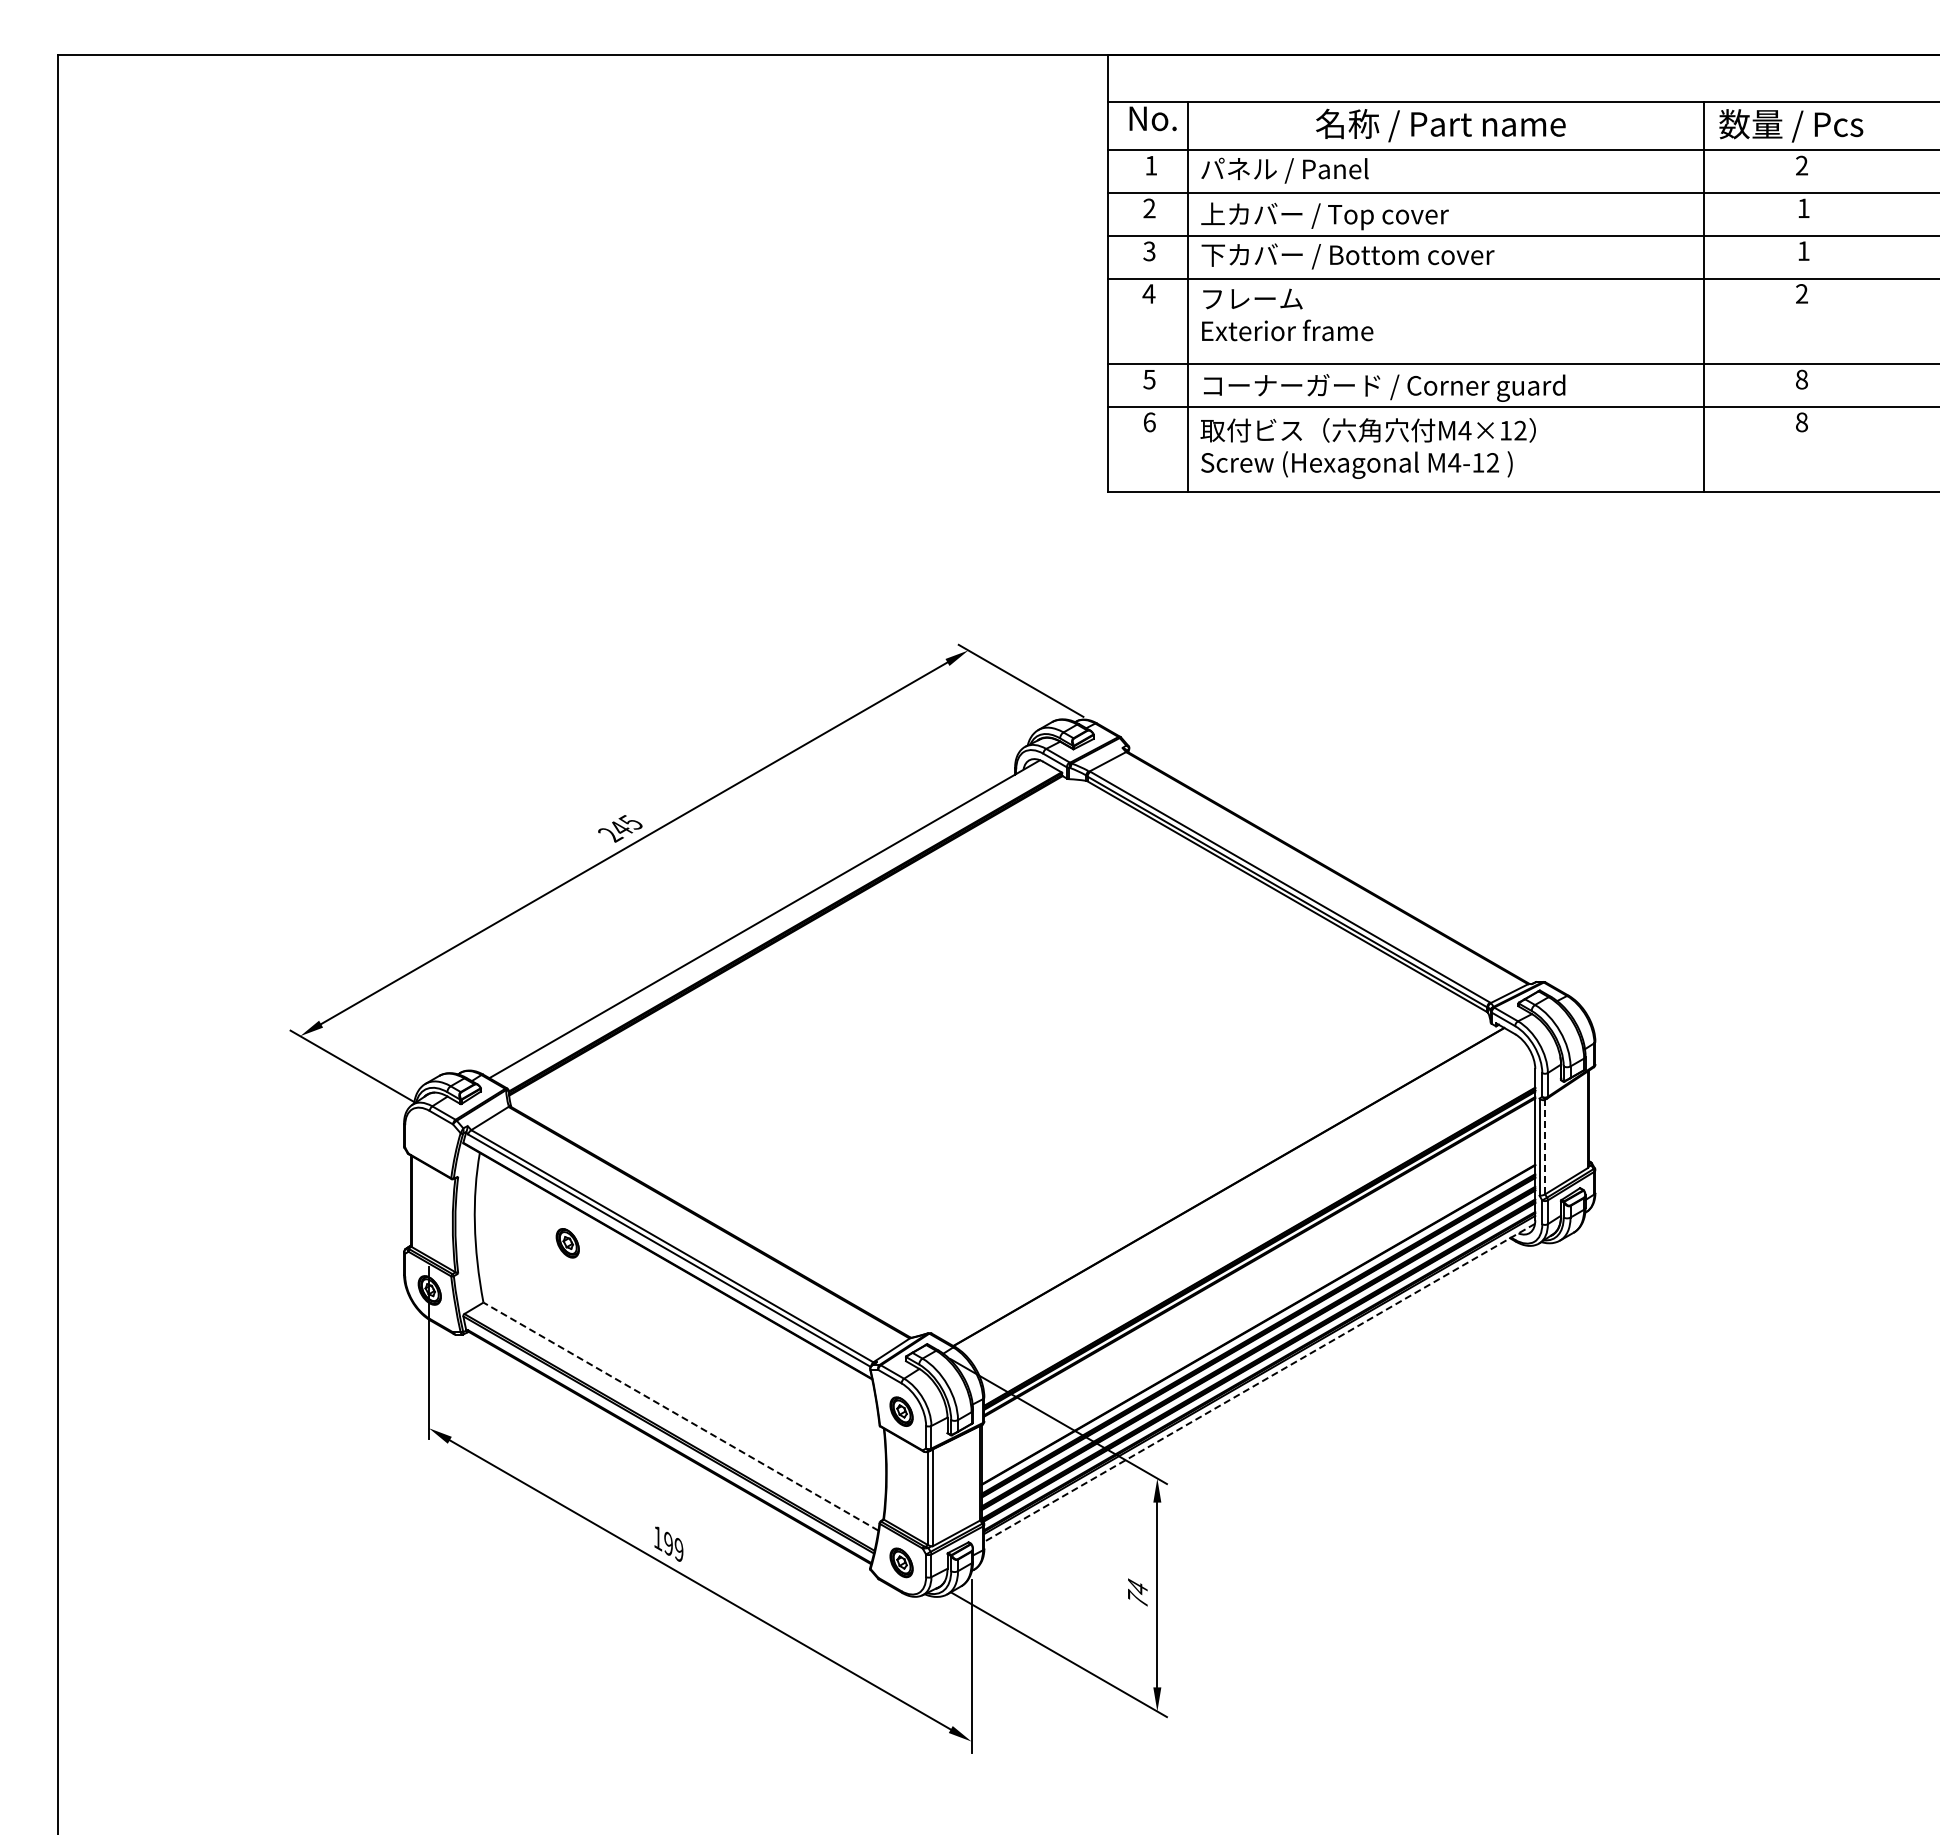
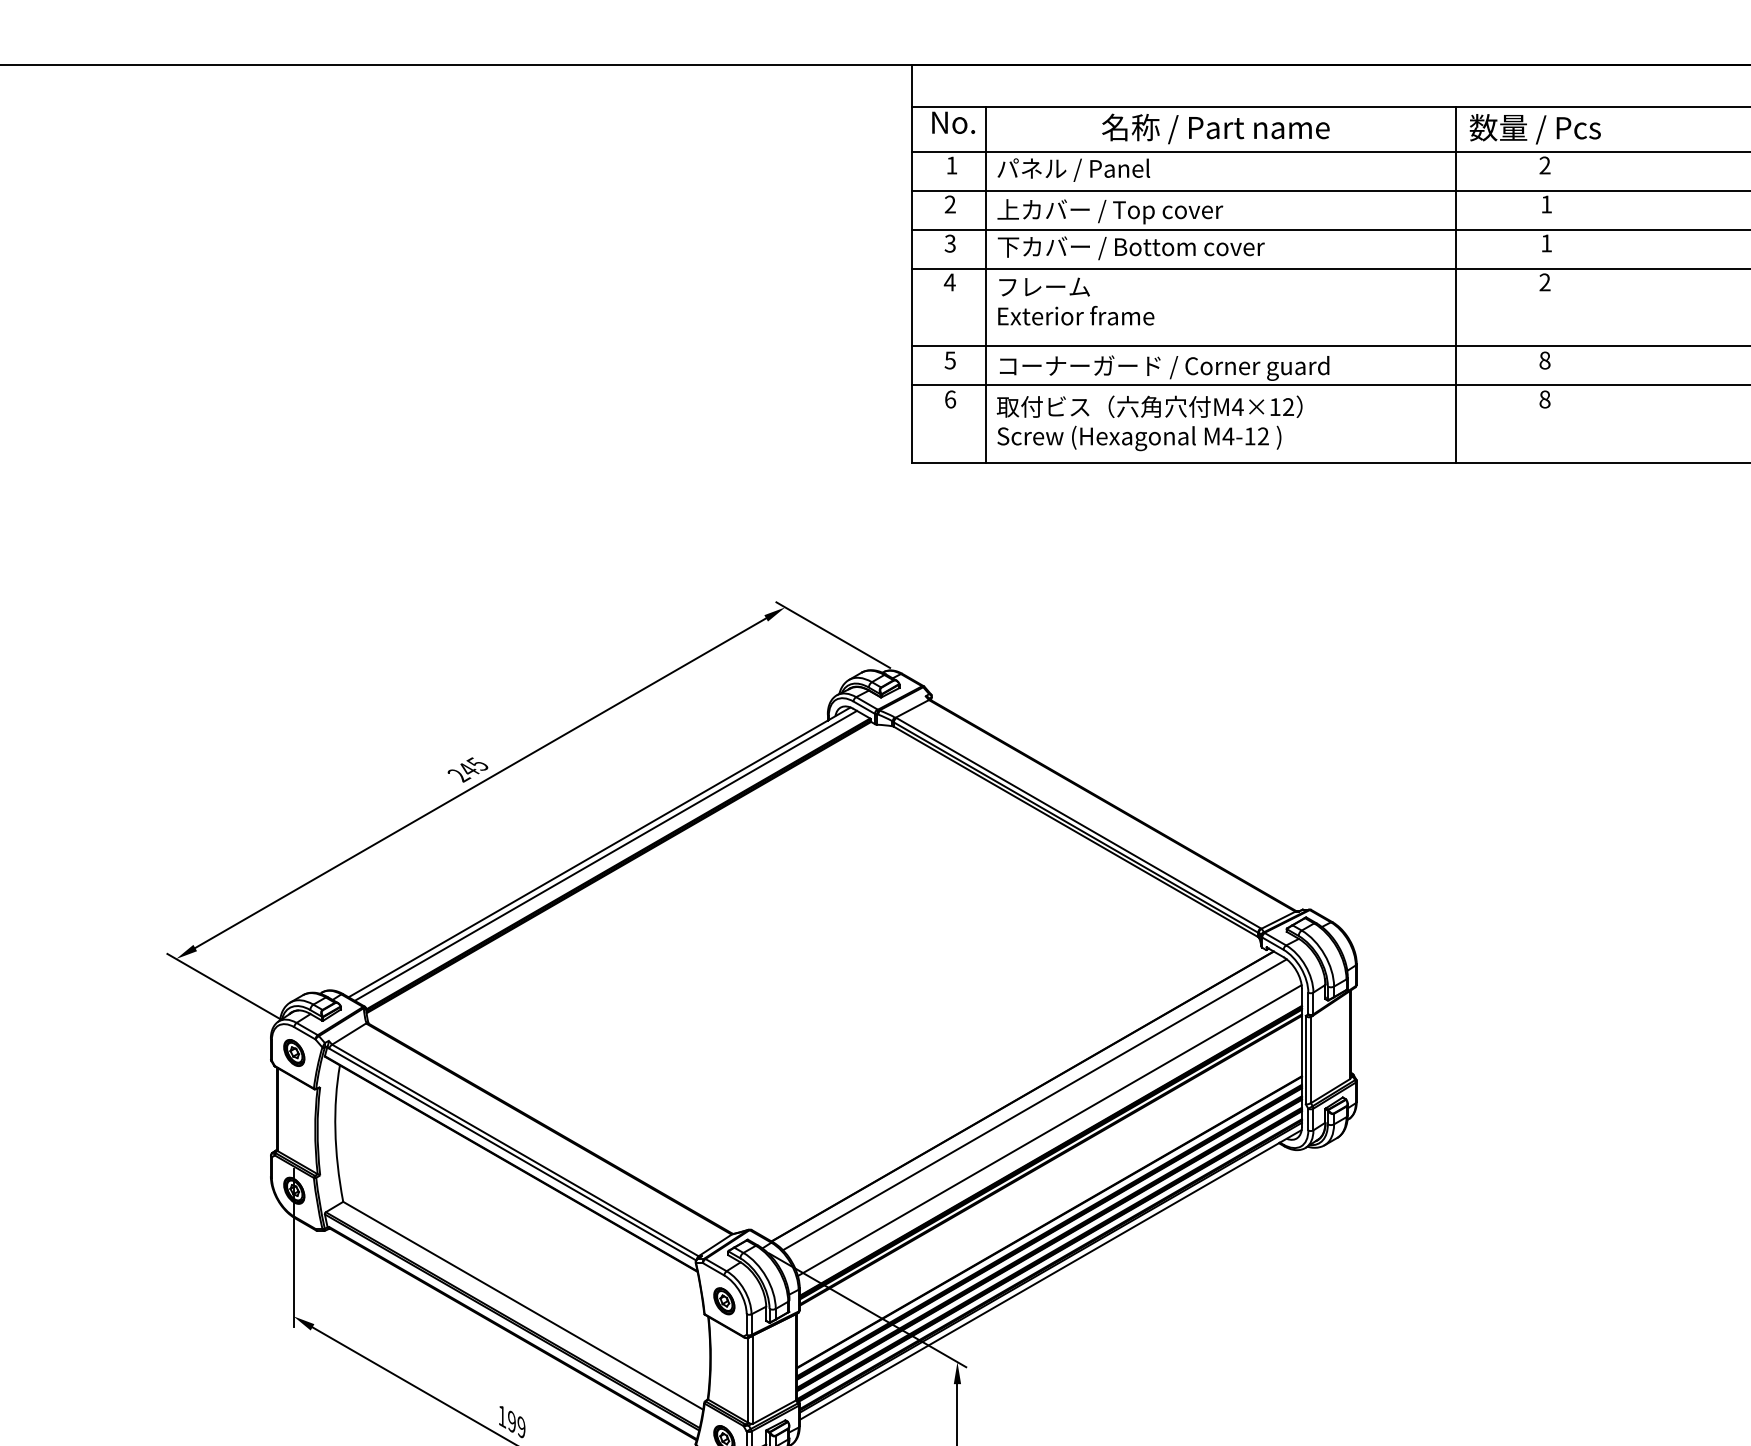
line: (771, 923) -> (605, 856), added
line: (1545, 1146) -> (1311, 1059), dashed -> solid
line: (1241, 1195) -> (1034, 1104), added
line: (1258, 1223) -> (1049, 1129), added
part: (567, 1243) -> (294, 1053), moved
line: (1259, 1382) -> (1050, 1274), dashed -> solid
line: (680, 1416) -> (522, 1305), dashed -> solid

